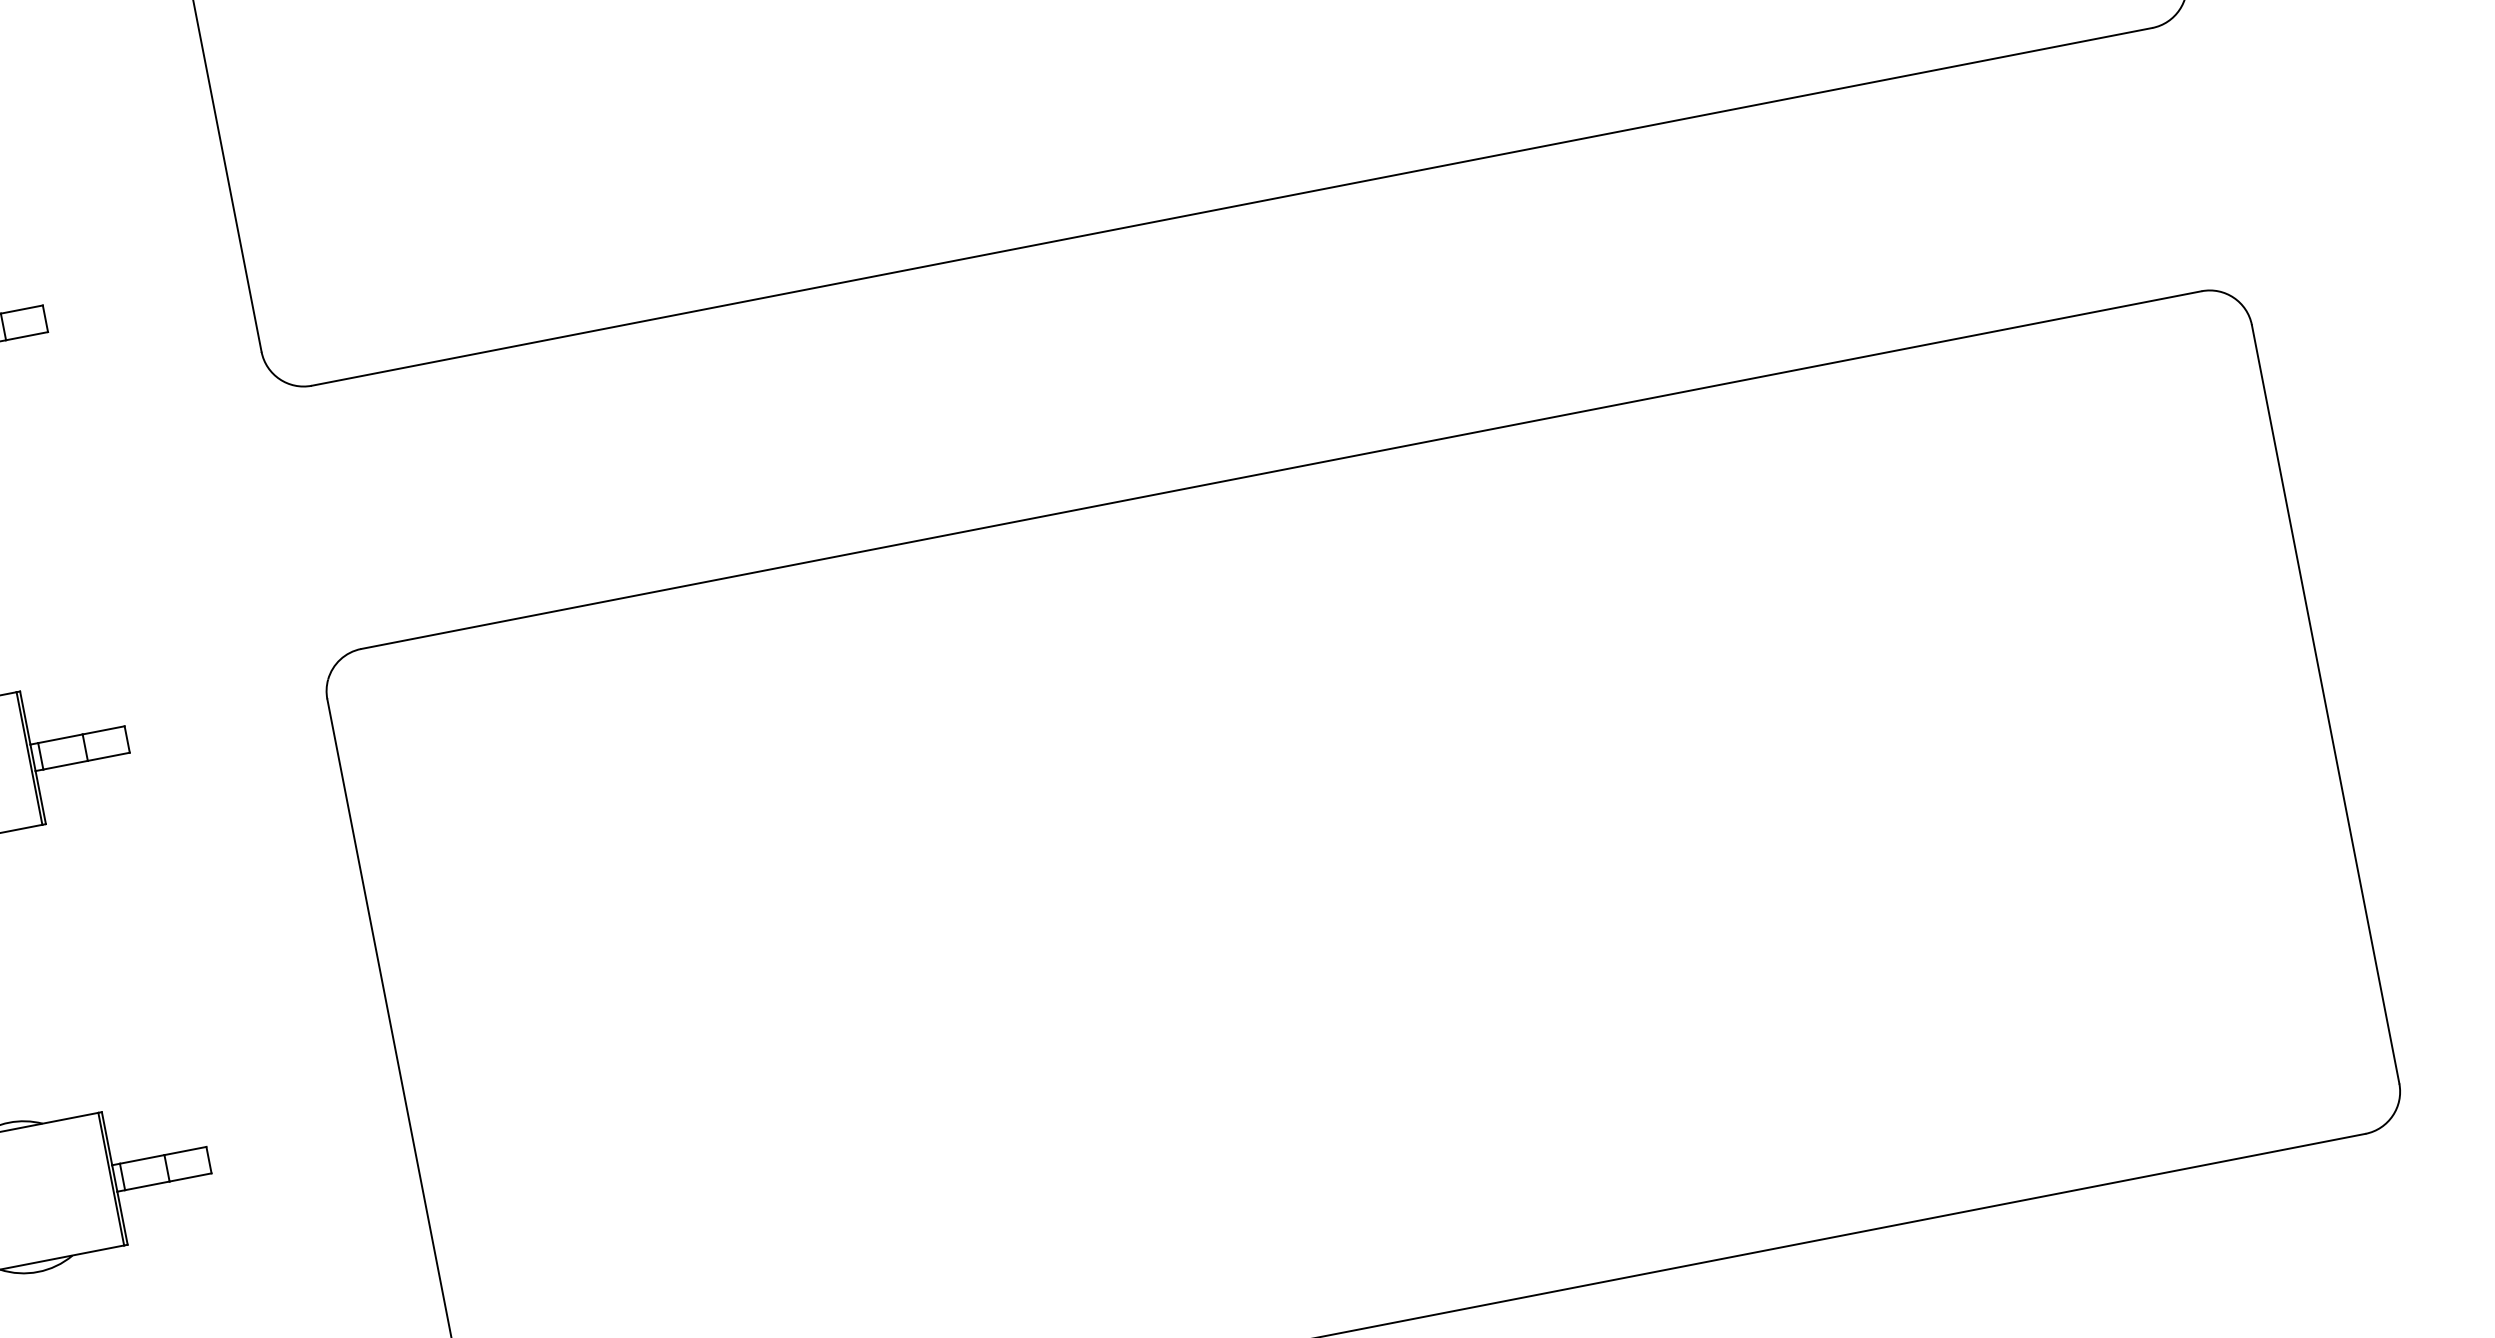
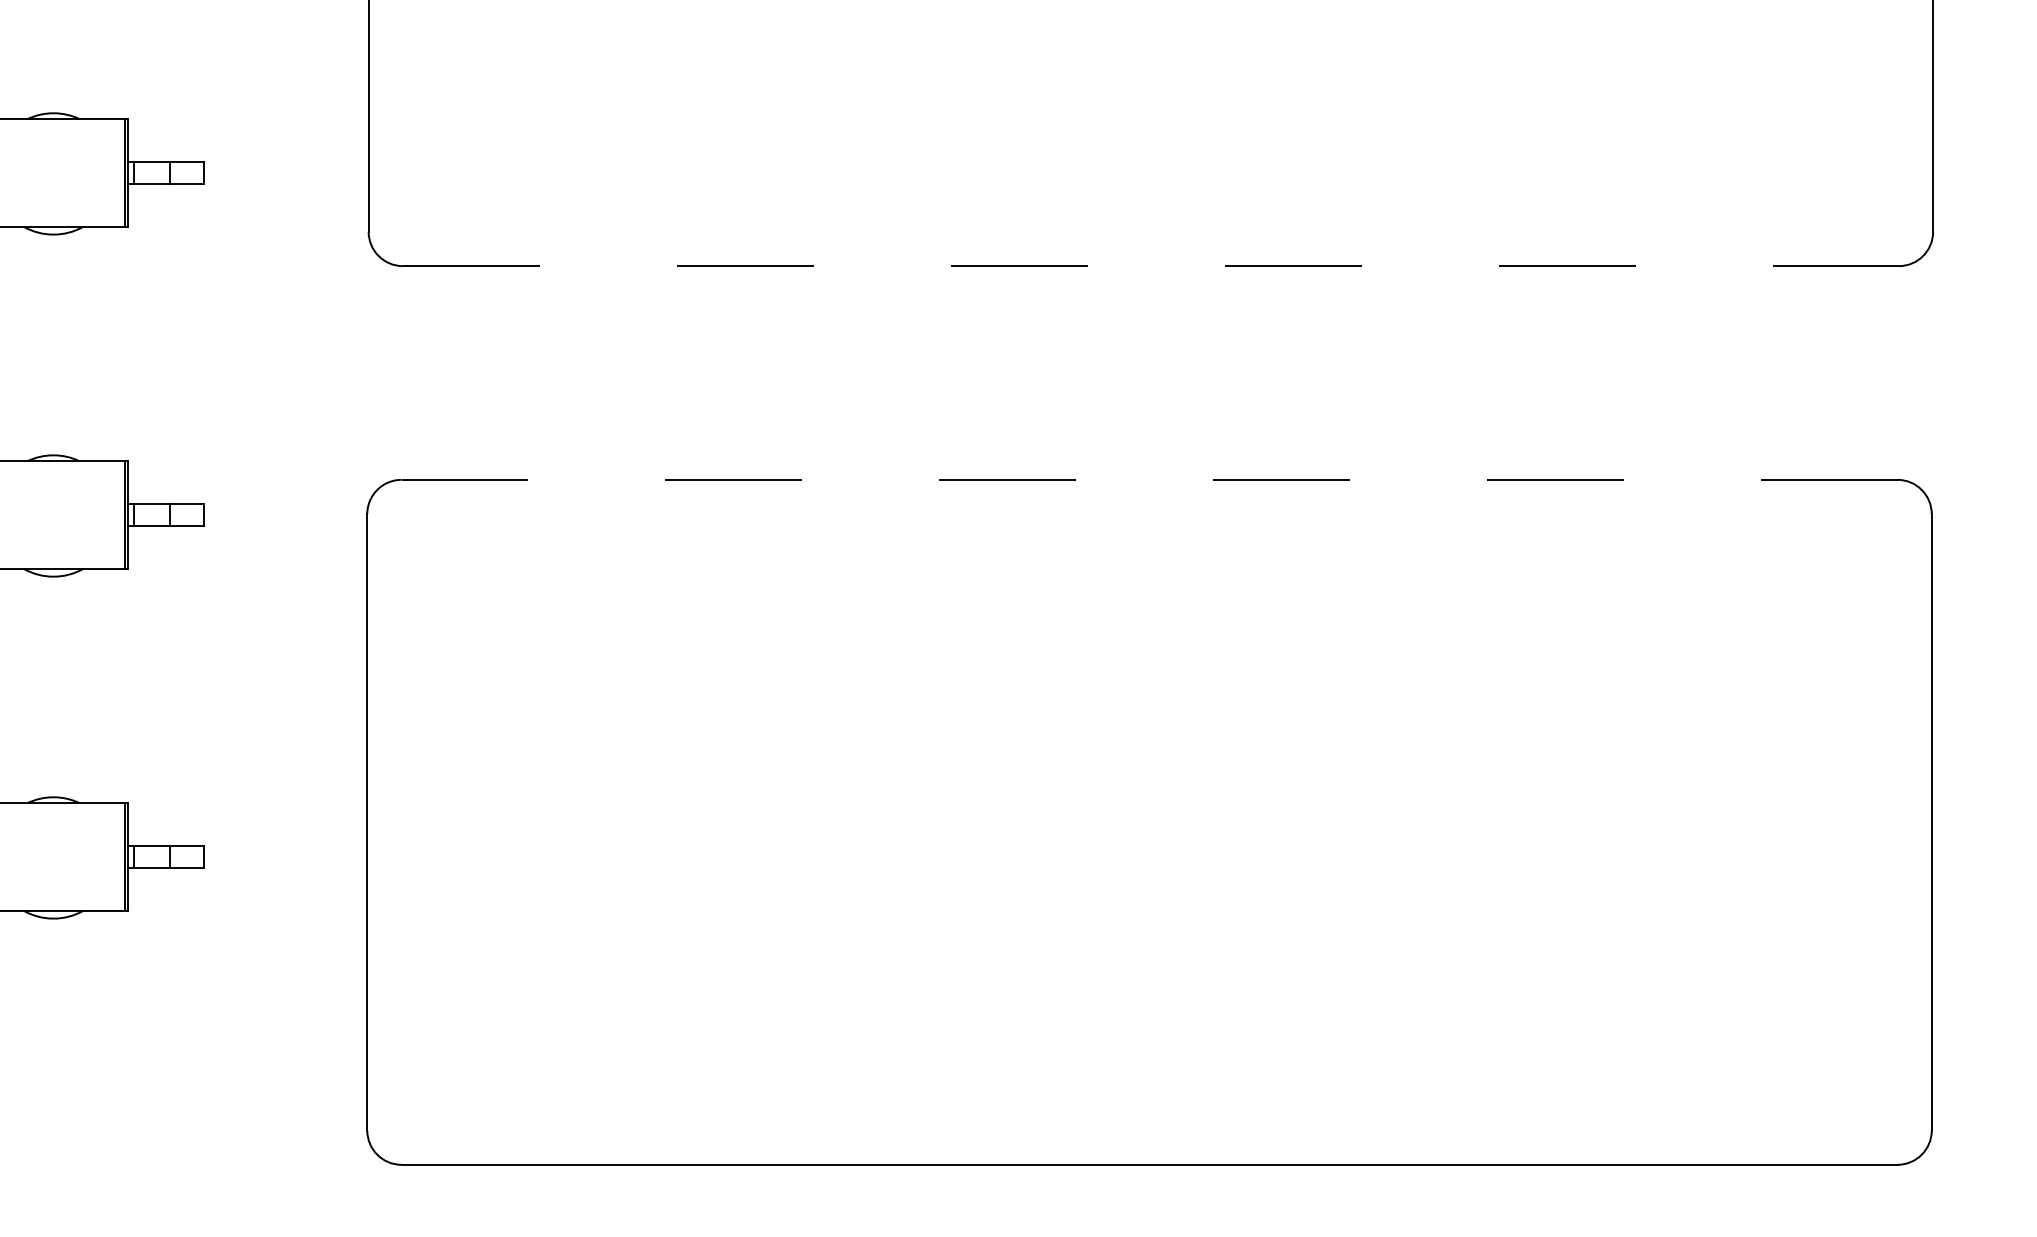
line: (1231, 207) -> (1150, 266), solid -> dashed
line: (1281, 469) -> (1149, 479), solid -> dashed

